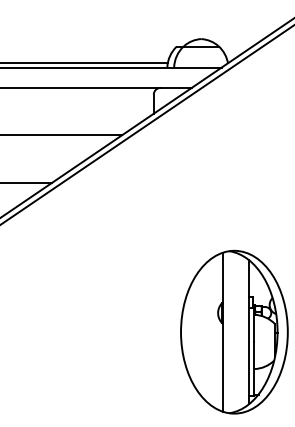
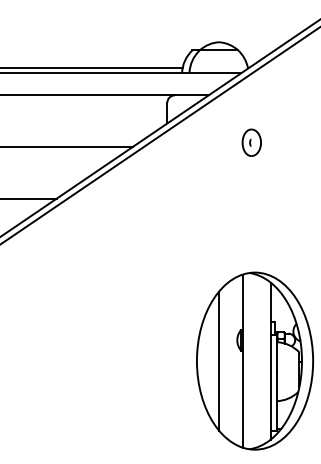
part: (231, 131) -> (251, 142), added
line: (201, 332) -> (219, 361), added

